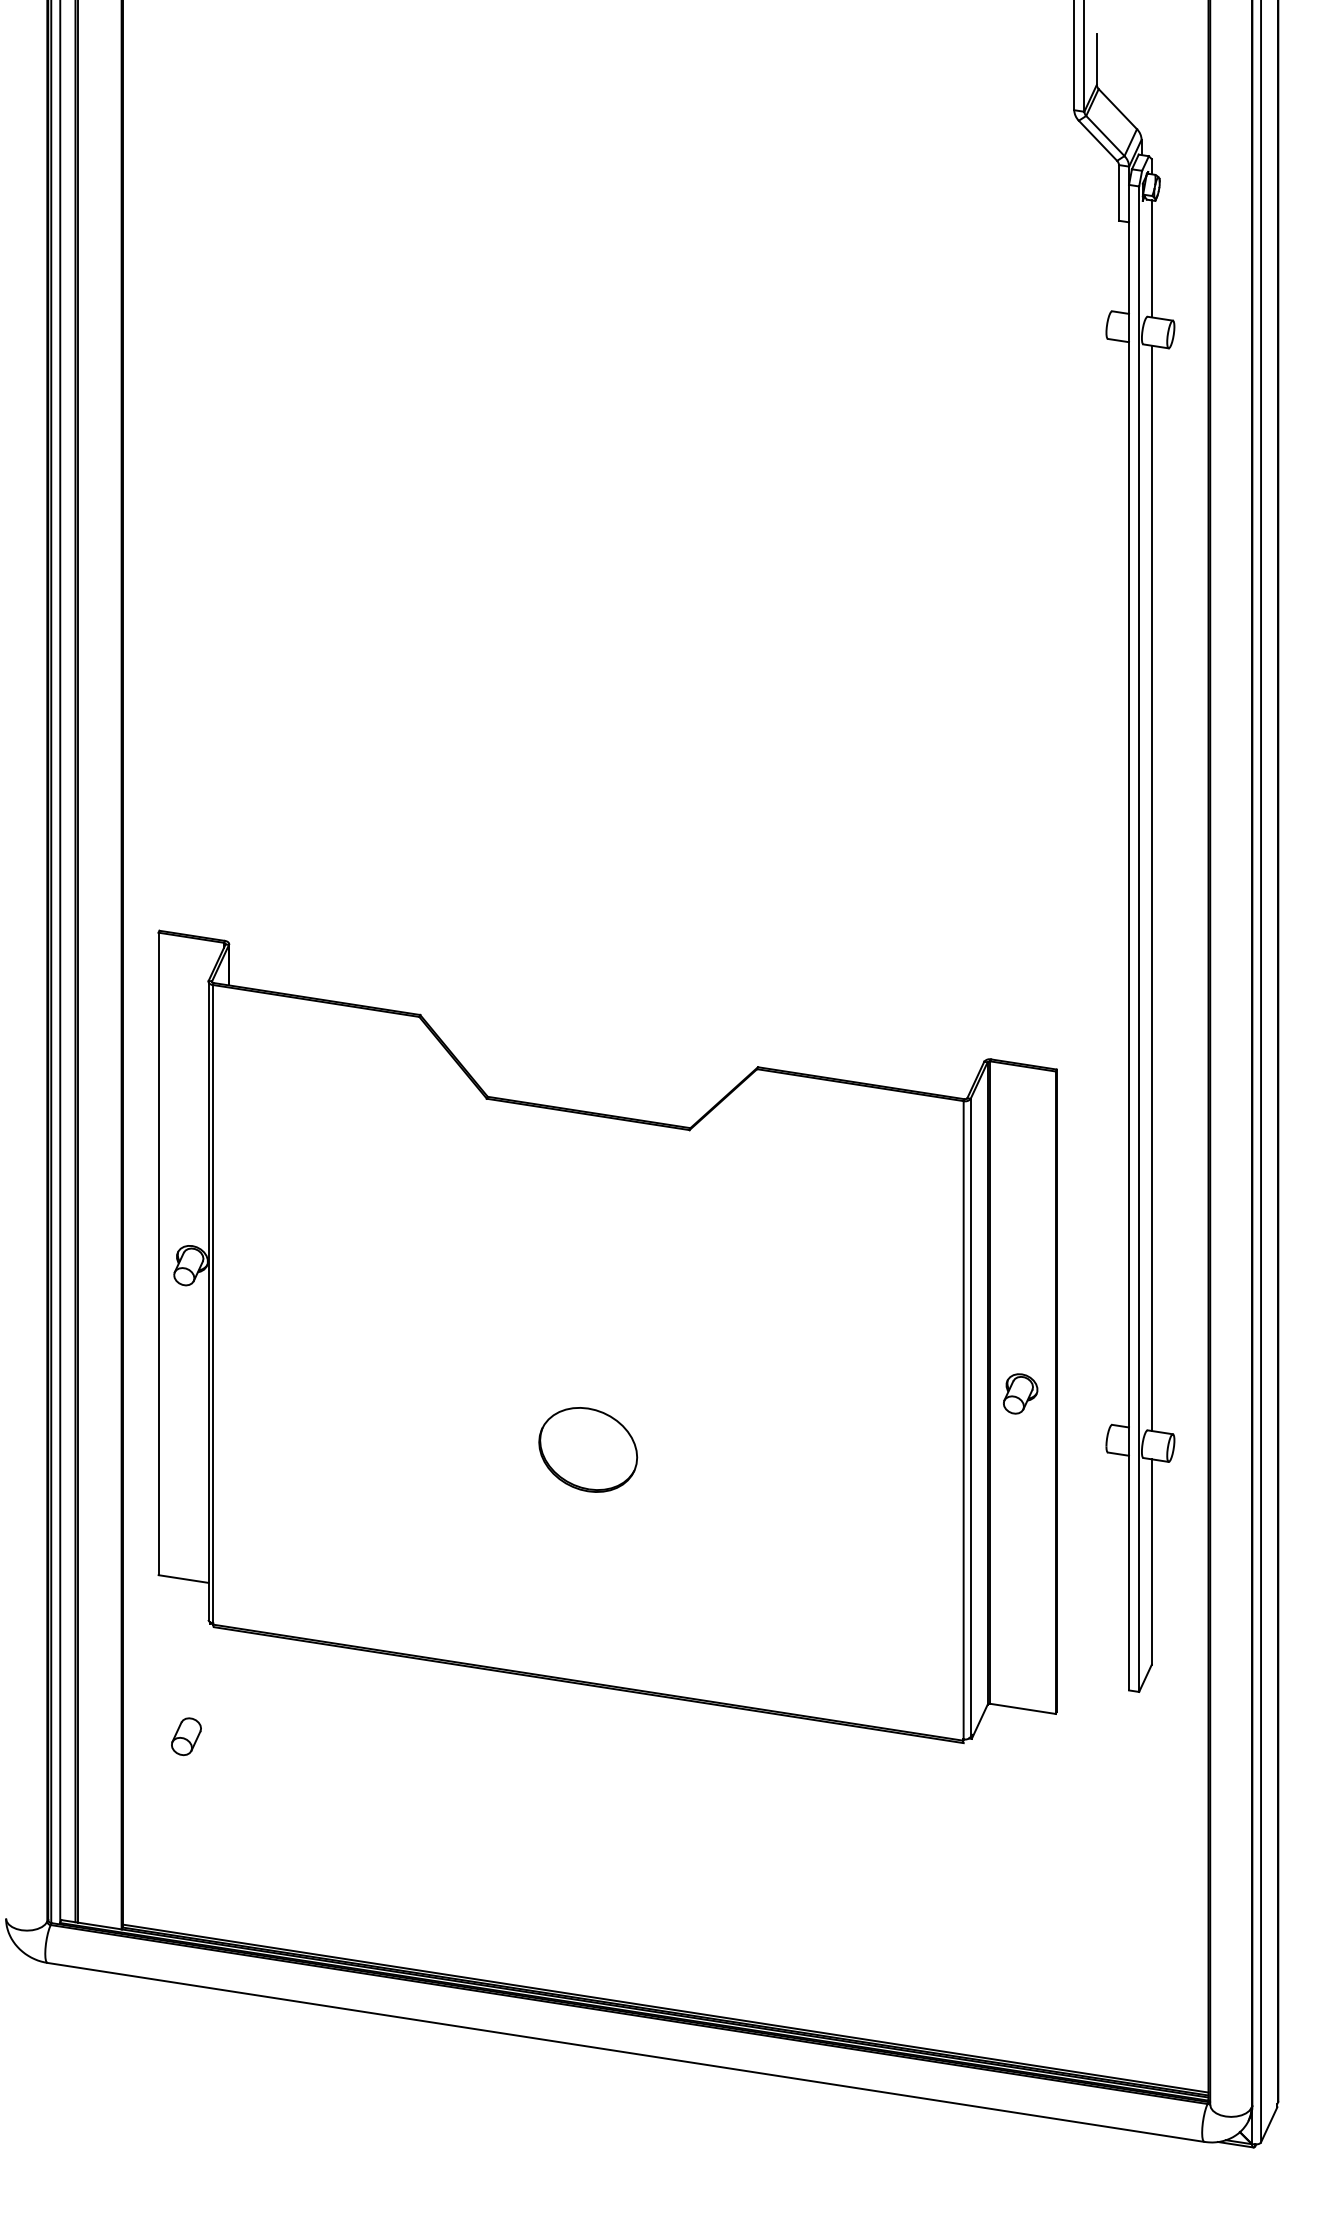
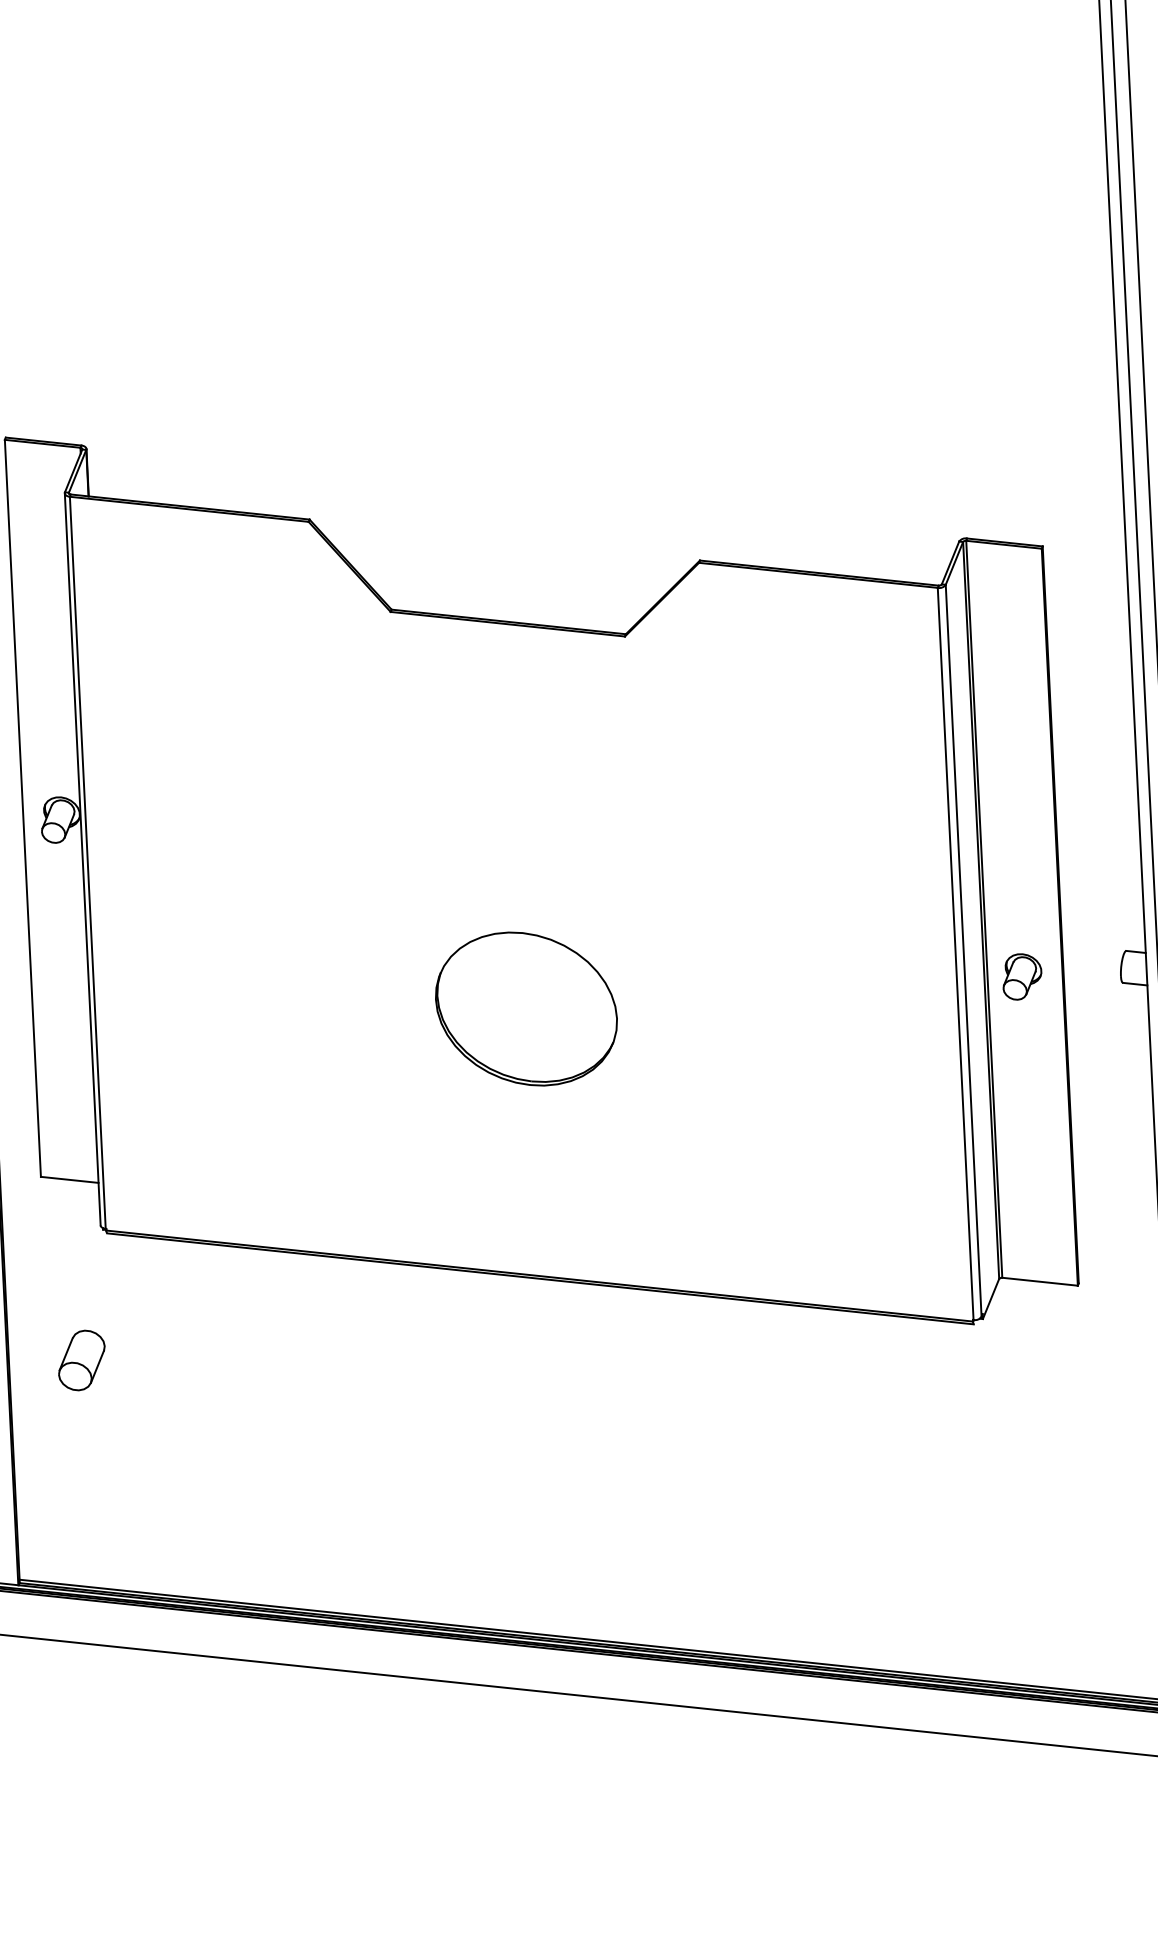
part: (1020, 1393) -> (1022, 976), moved
part: (588, 1449) -> (526, 1008), size x1.6
part: (186, 1736) -> (81, 1360), size x1.4

